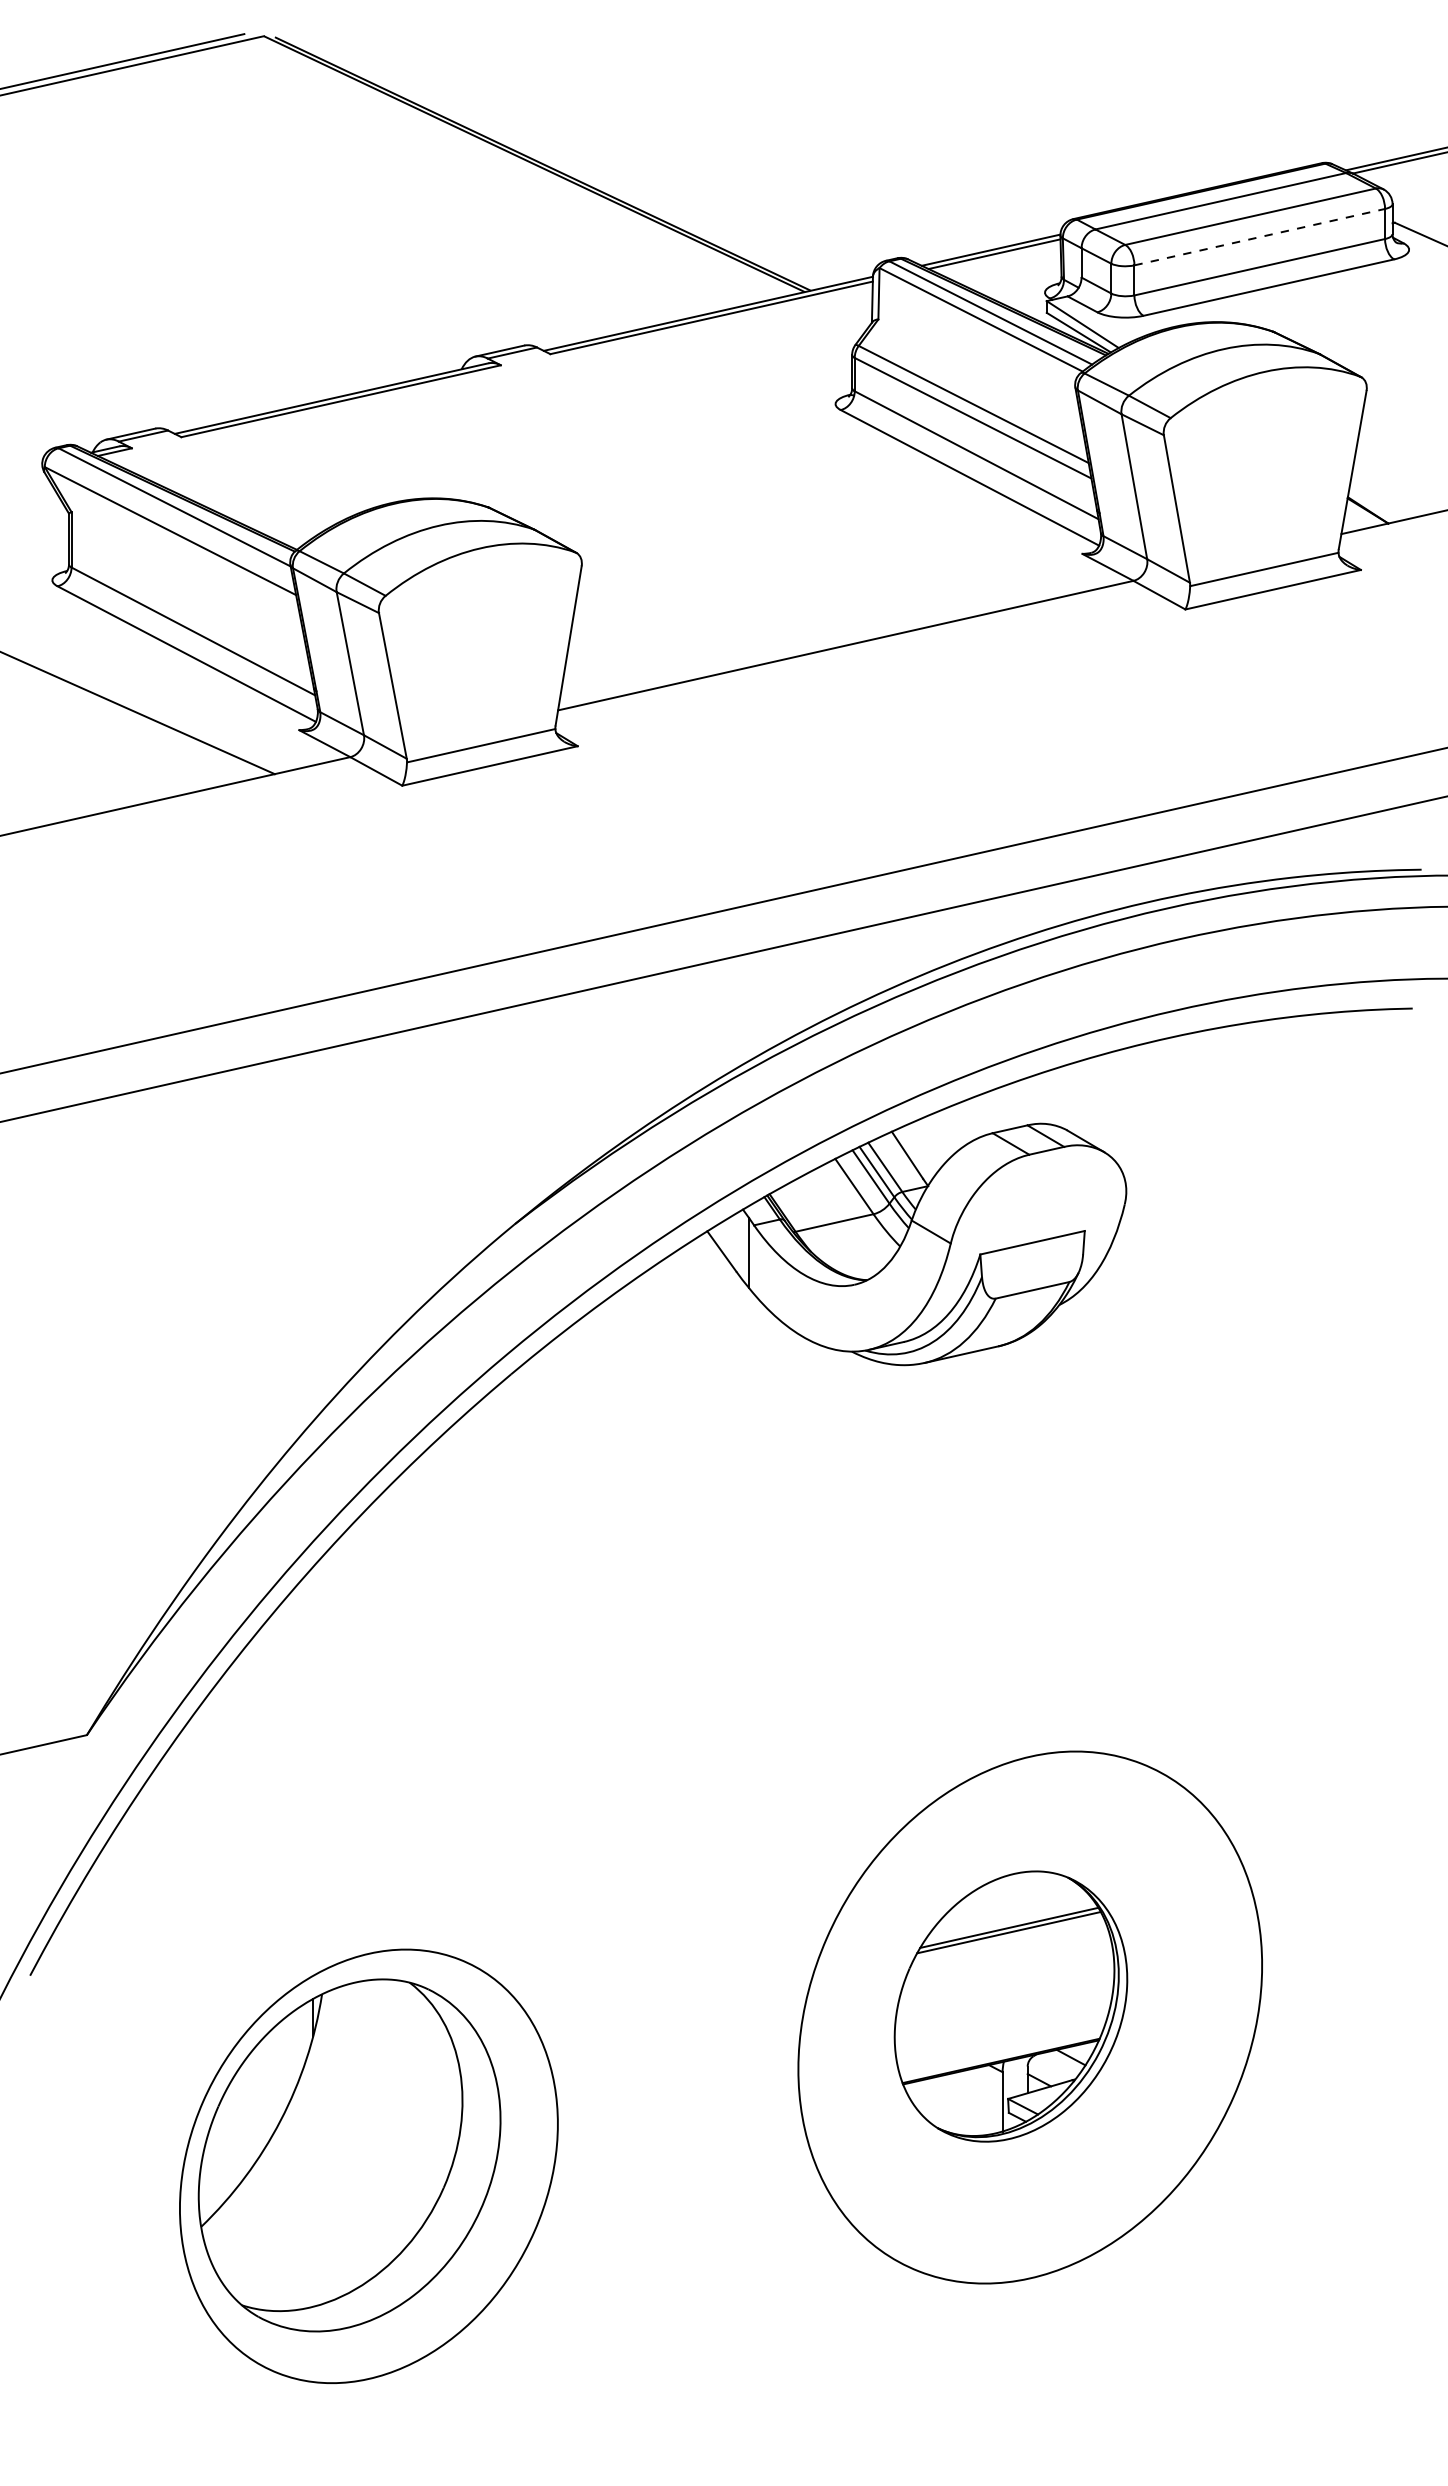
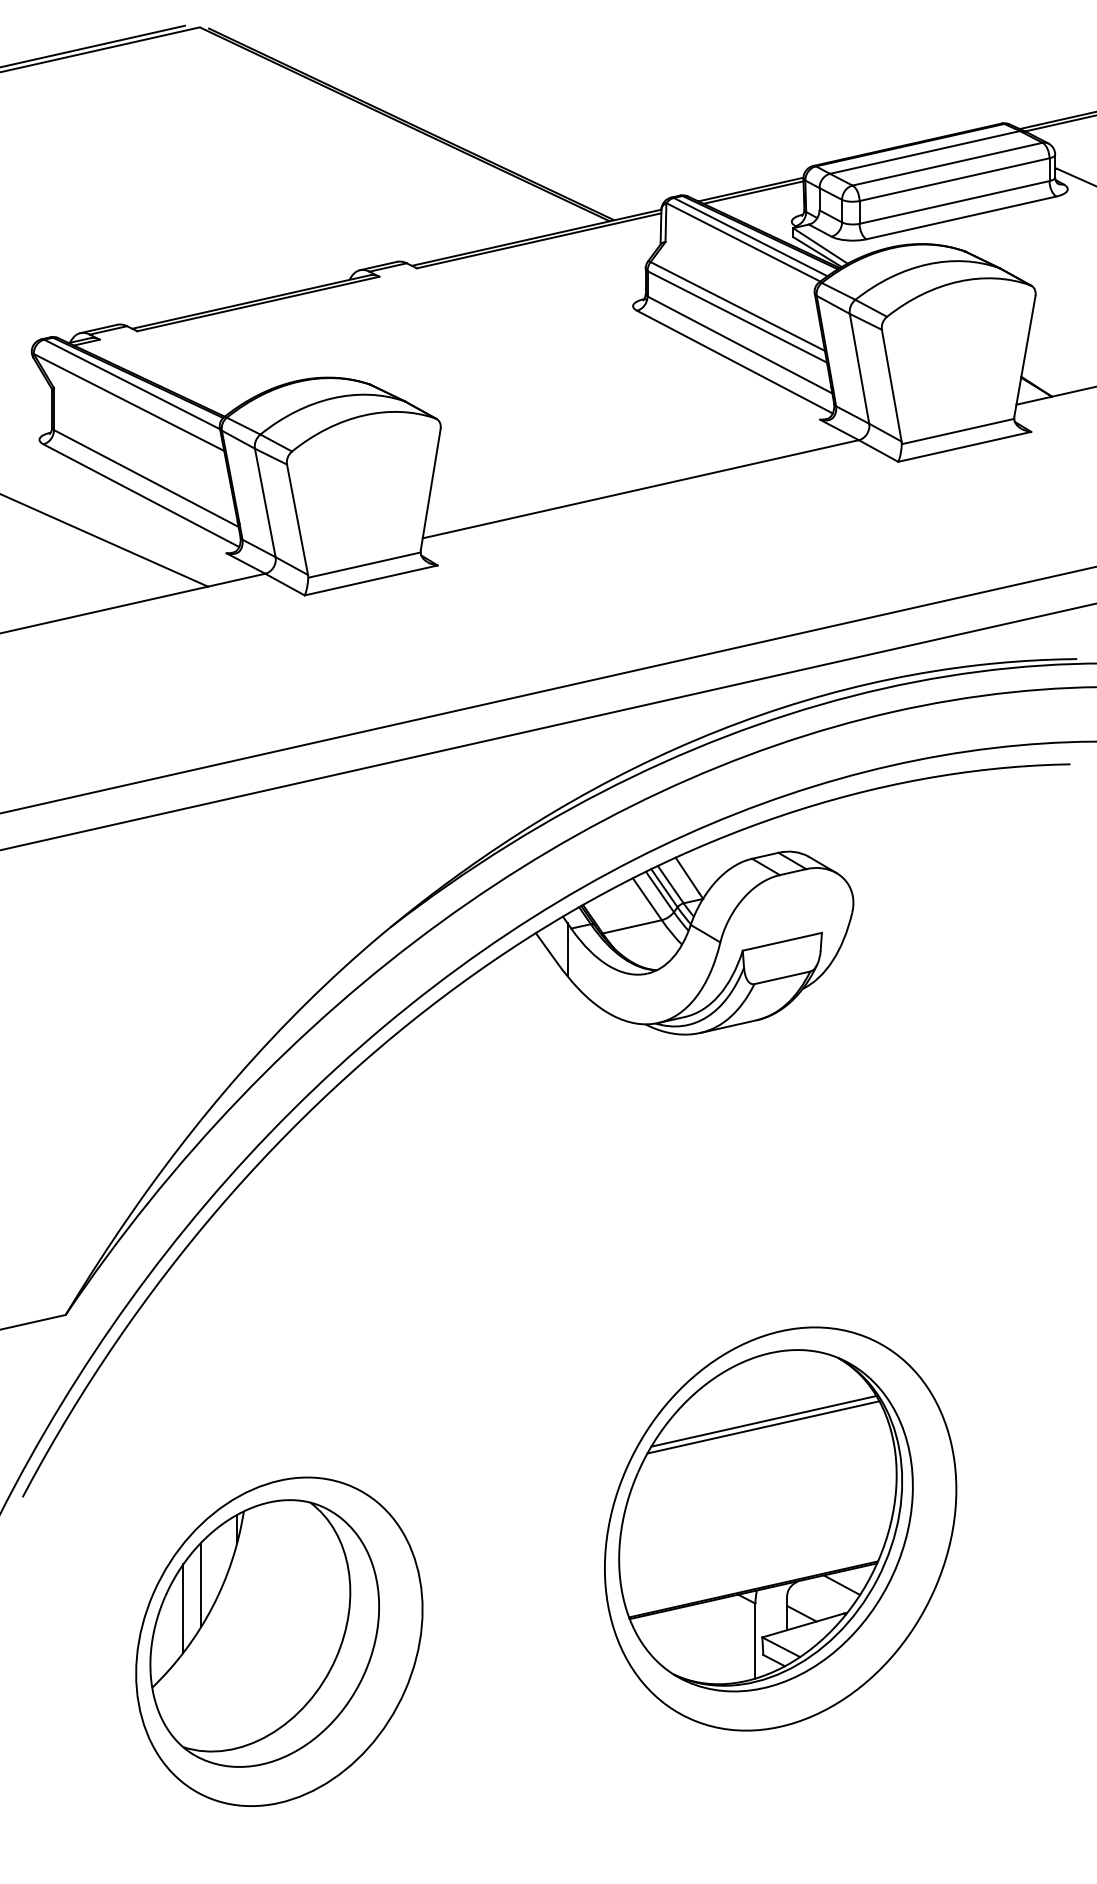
line: (1260, 237) -> (955, 179), dashed -> solid
part: (1010, 2006) -> (765, 1520), size x1.67
line: (265, 2091) -> (201, 1585), added
line: (242, 2121) -> (183, 1607), added

